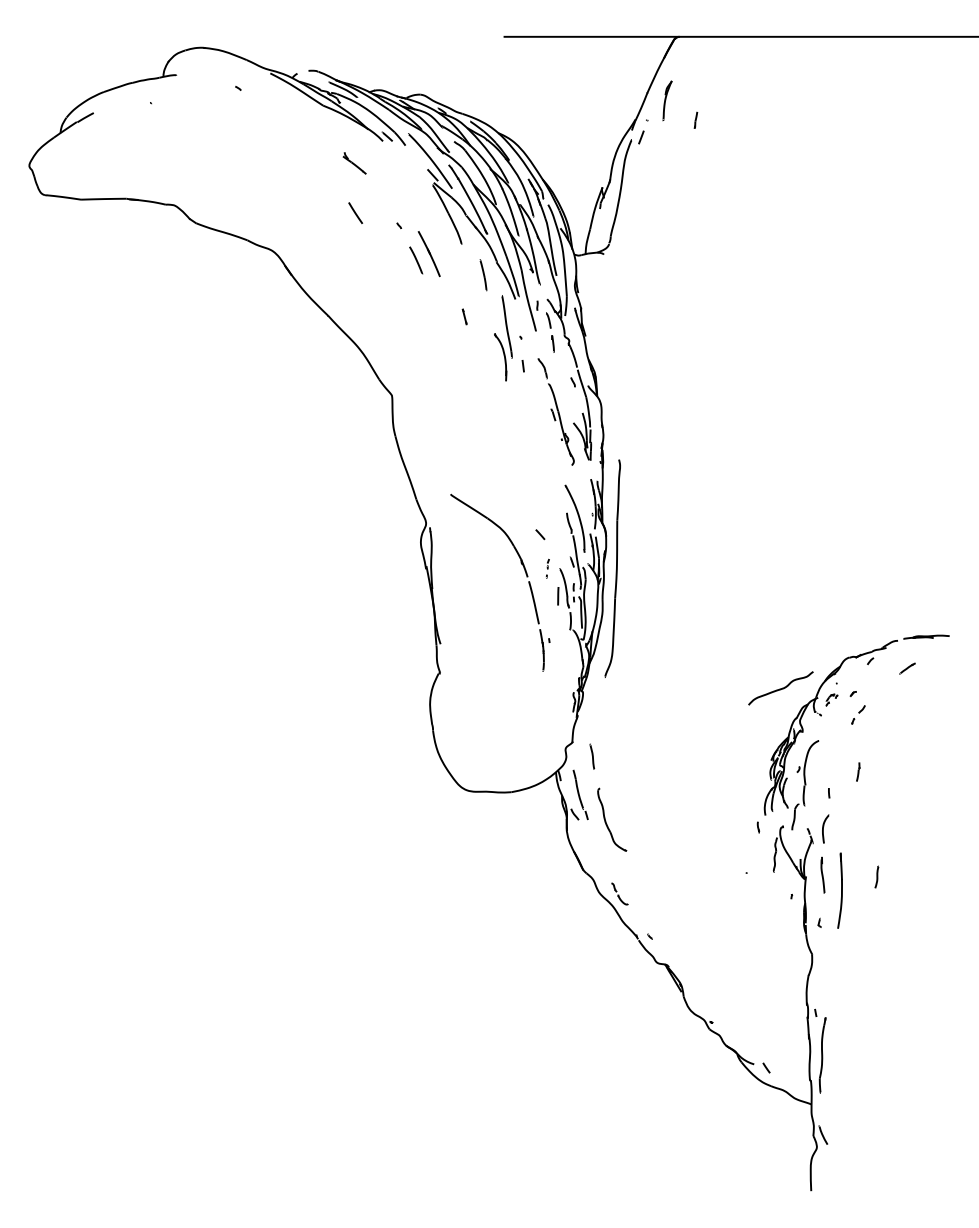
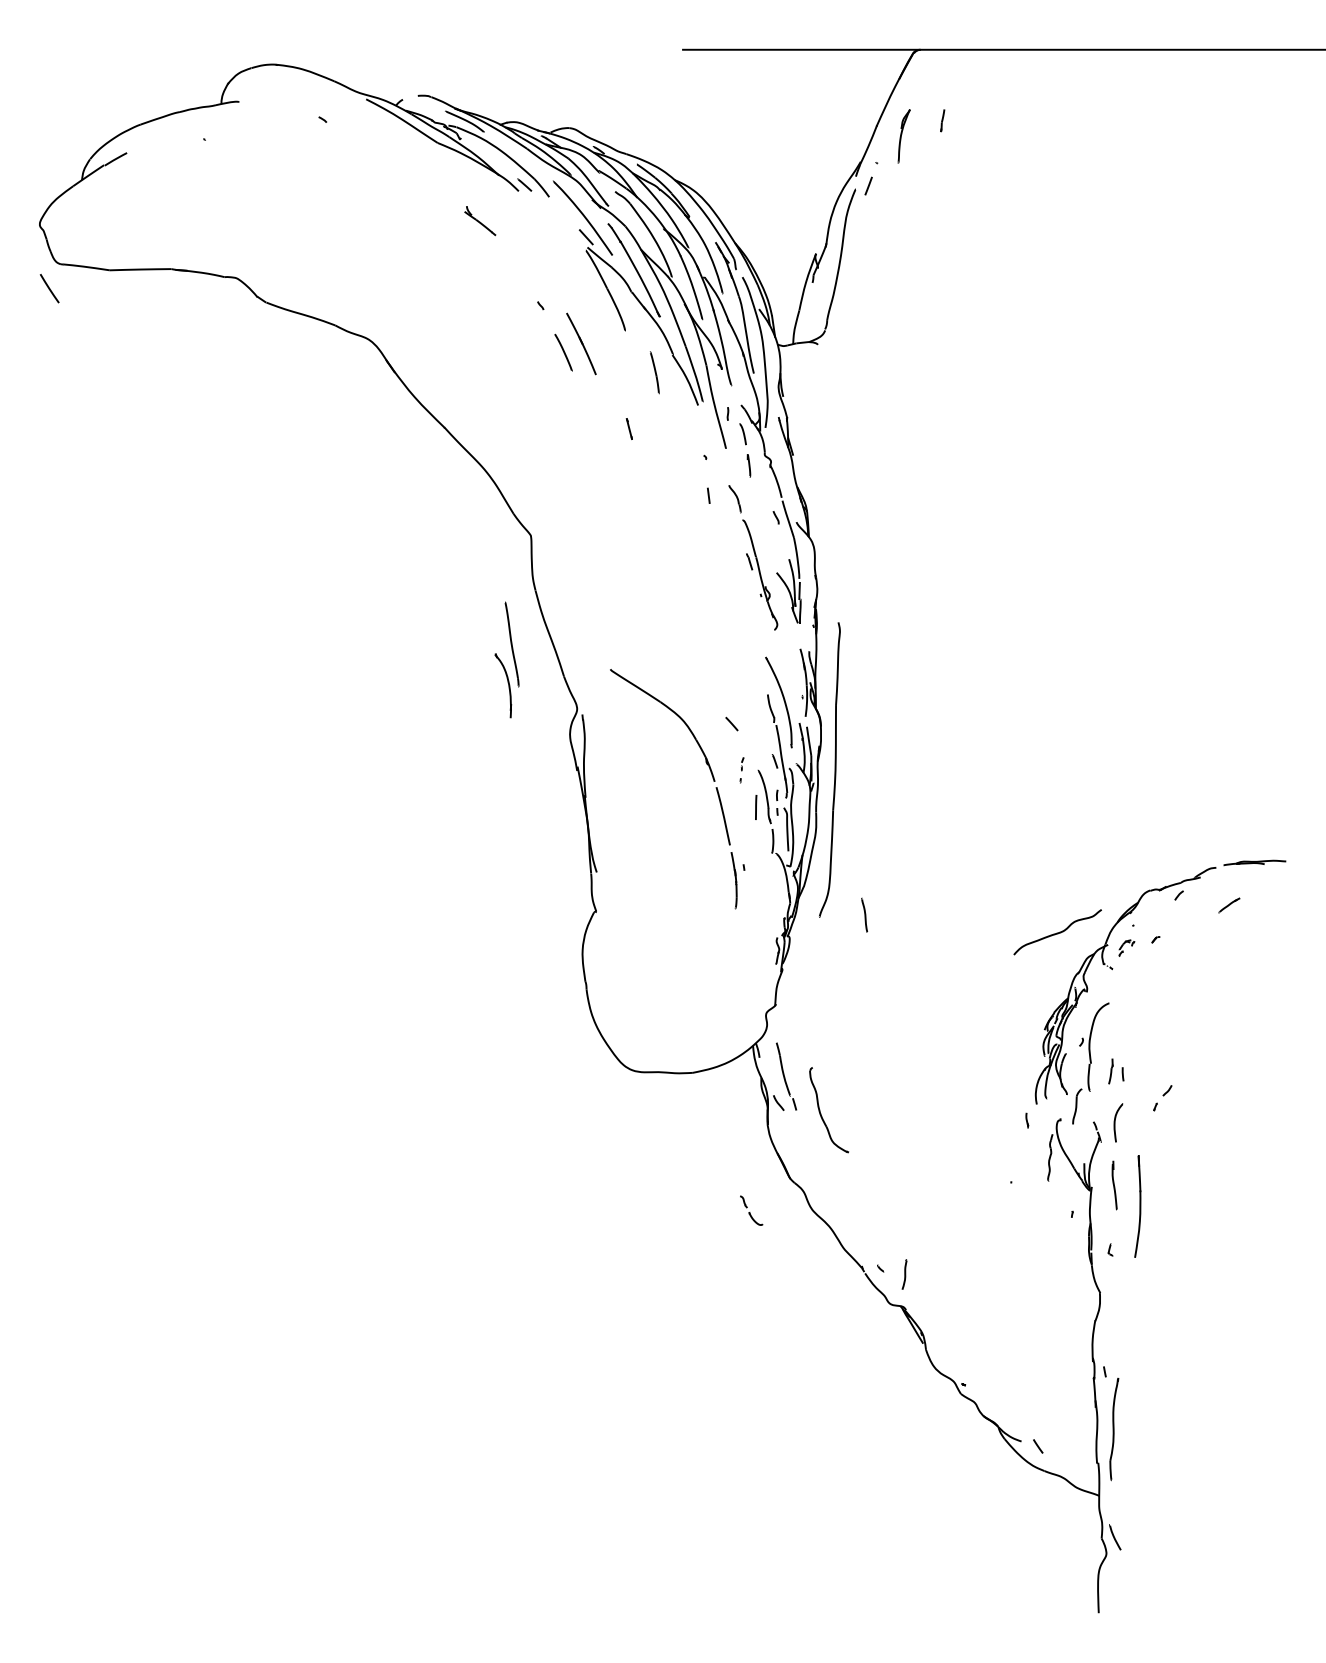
line: (695, 119) -> (942, 119), moved
line: (355, 212) -> (49, 287), moved
part: (503, 338) -> (507, 660), moved
part: (858, 714) -> (1162, 1097), moved
line: (592, 756) -> (864, 914), moved
line: (858, 771) -> (1111, 1070), moved
line: (876, 876) -> (904, 1273), moved
part: (619, 893) -> (751, 1210), moved

